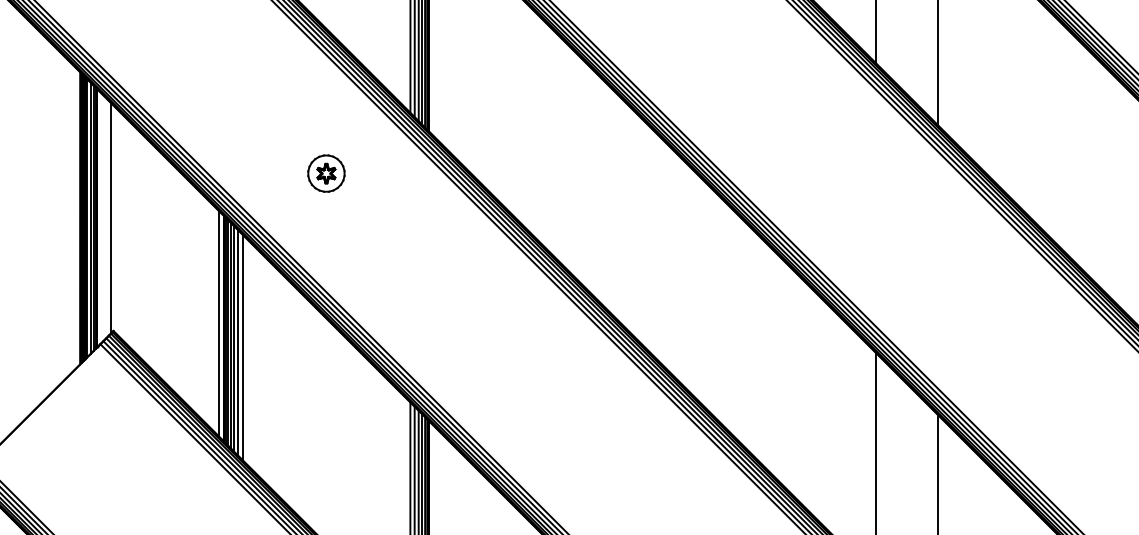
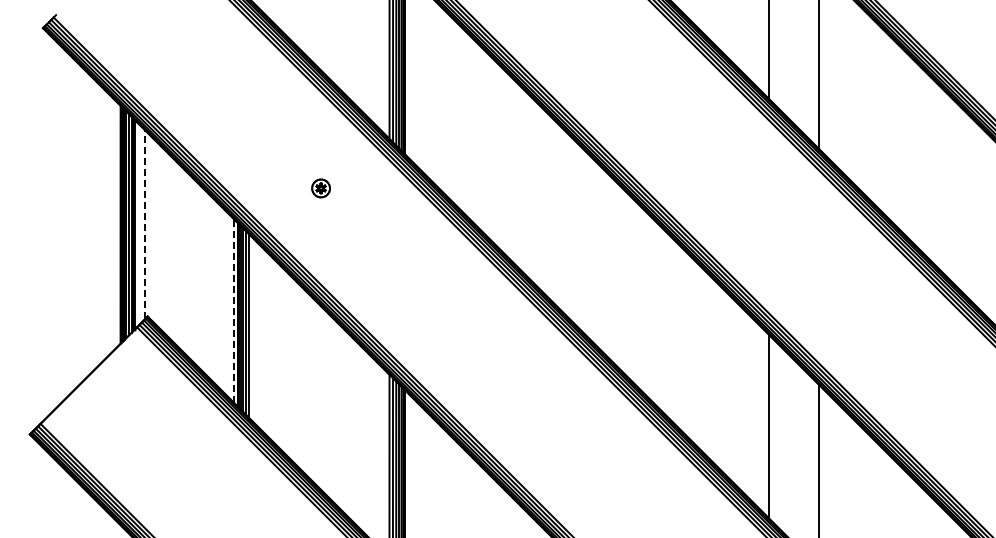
part: (325, 173) -> (320, 188), size x0.6
line: (110, 217) -> (145, 224), solid -> dashed
line: (218, 323) -> (233, 310), solid -> dashed
line: (242, 346) -> (252, 329), removed

